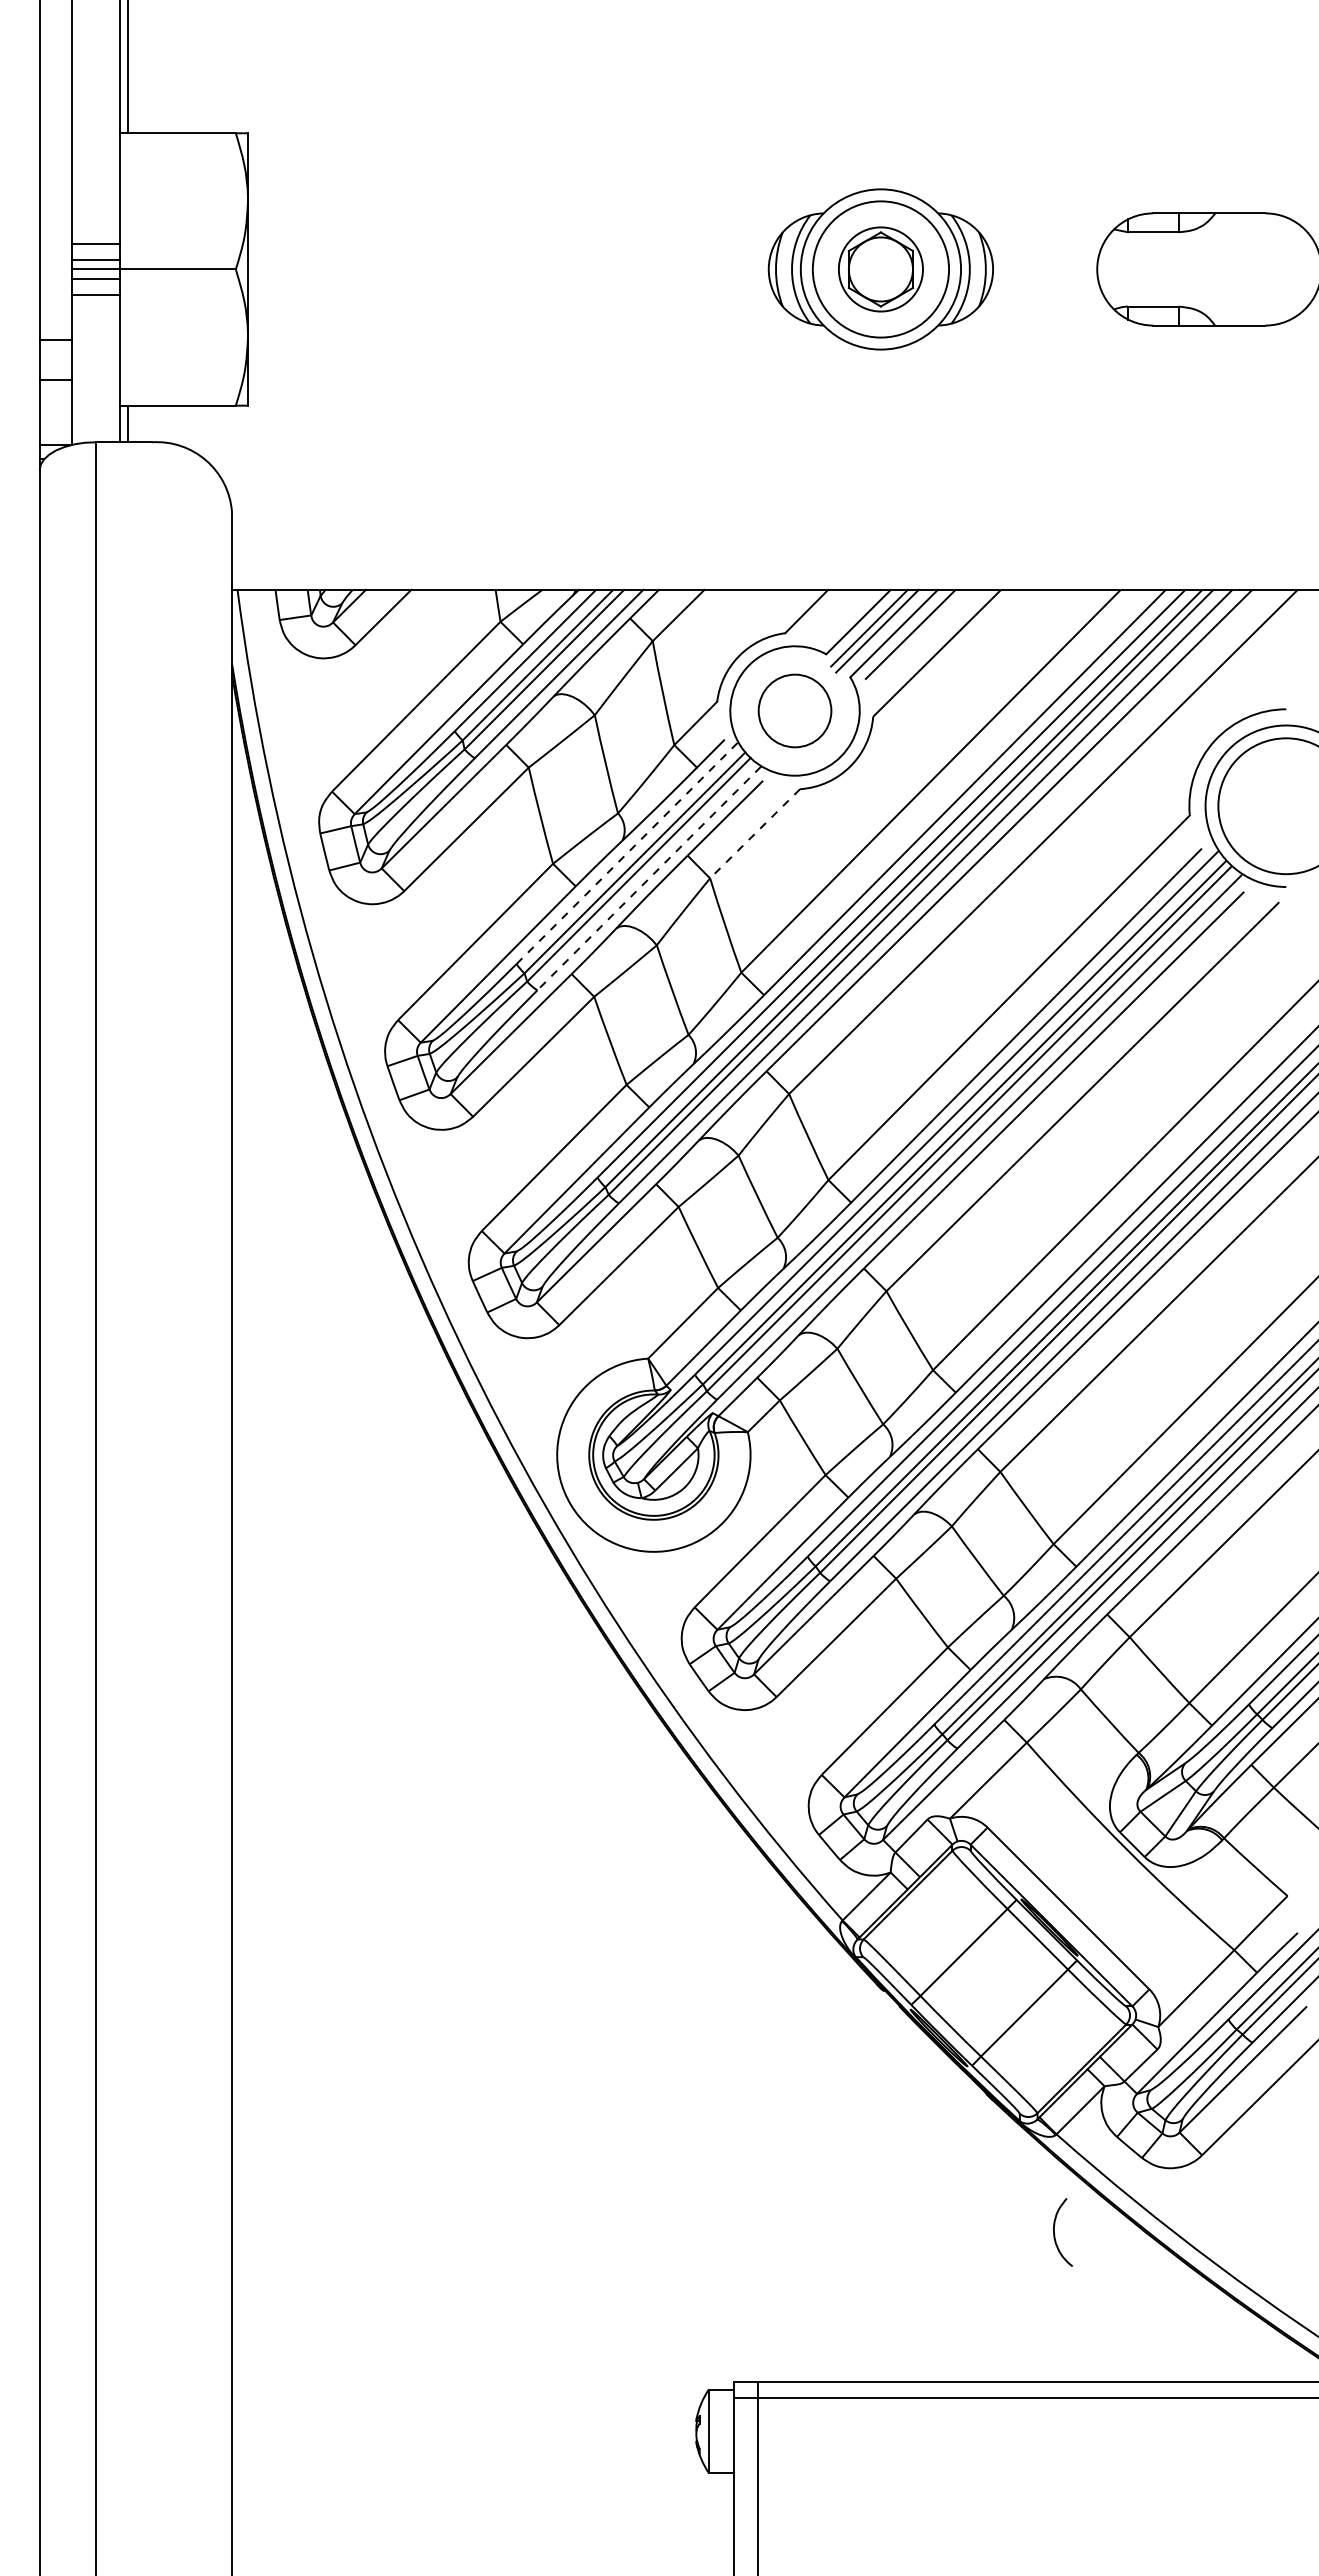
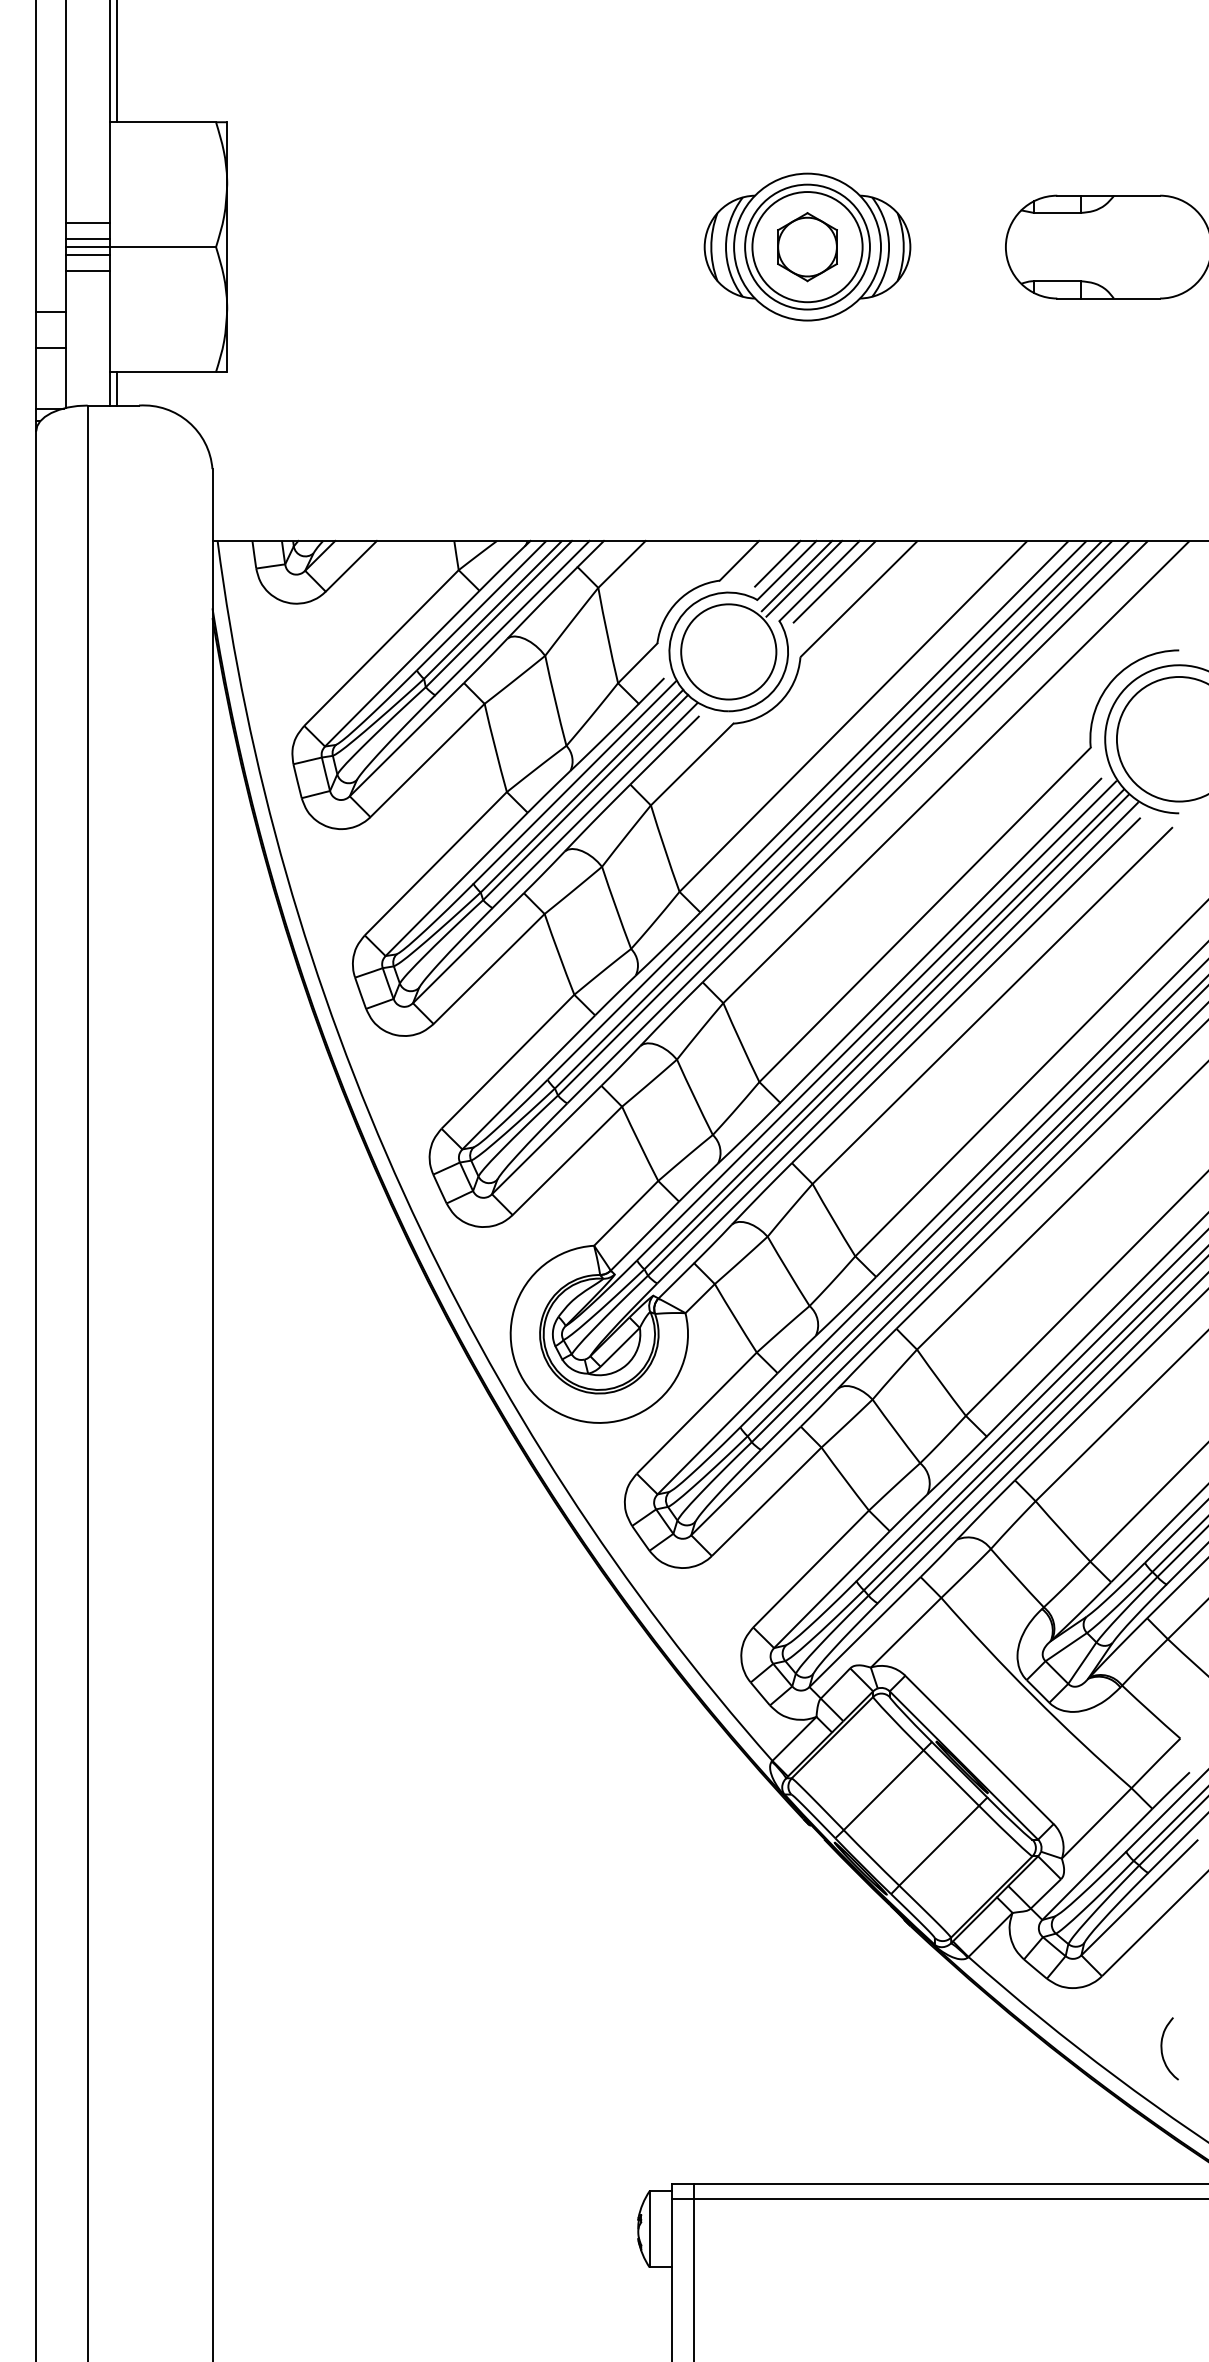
circle: (880, 269) -> (807, 247), size x1.43
line: (848, 614) -> (777, 563), added
circle: (794, 710) -> (728, 651), size x1.43
line: (754, 834) -> (691, 765), dashed -> solid
line: (627, 852) -> (575, 781), dashed -> solid
line: (648, 878) -> (594, 805), dashed -> solid
curve: (1055, 2234) -> (1162, 2050), moved

